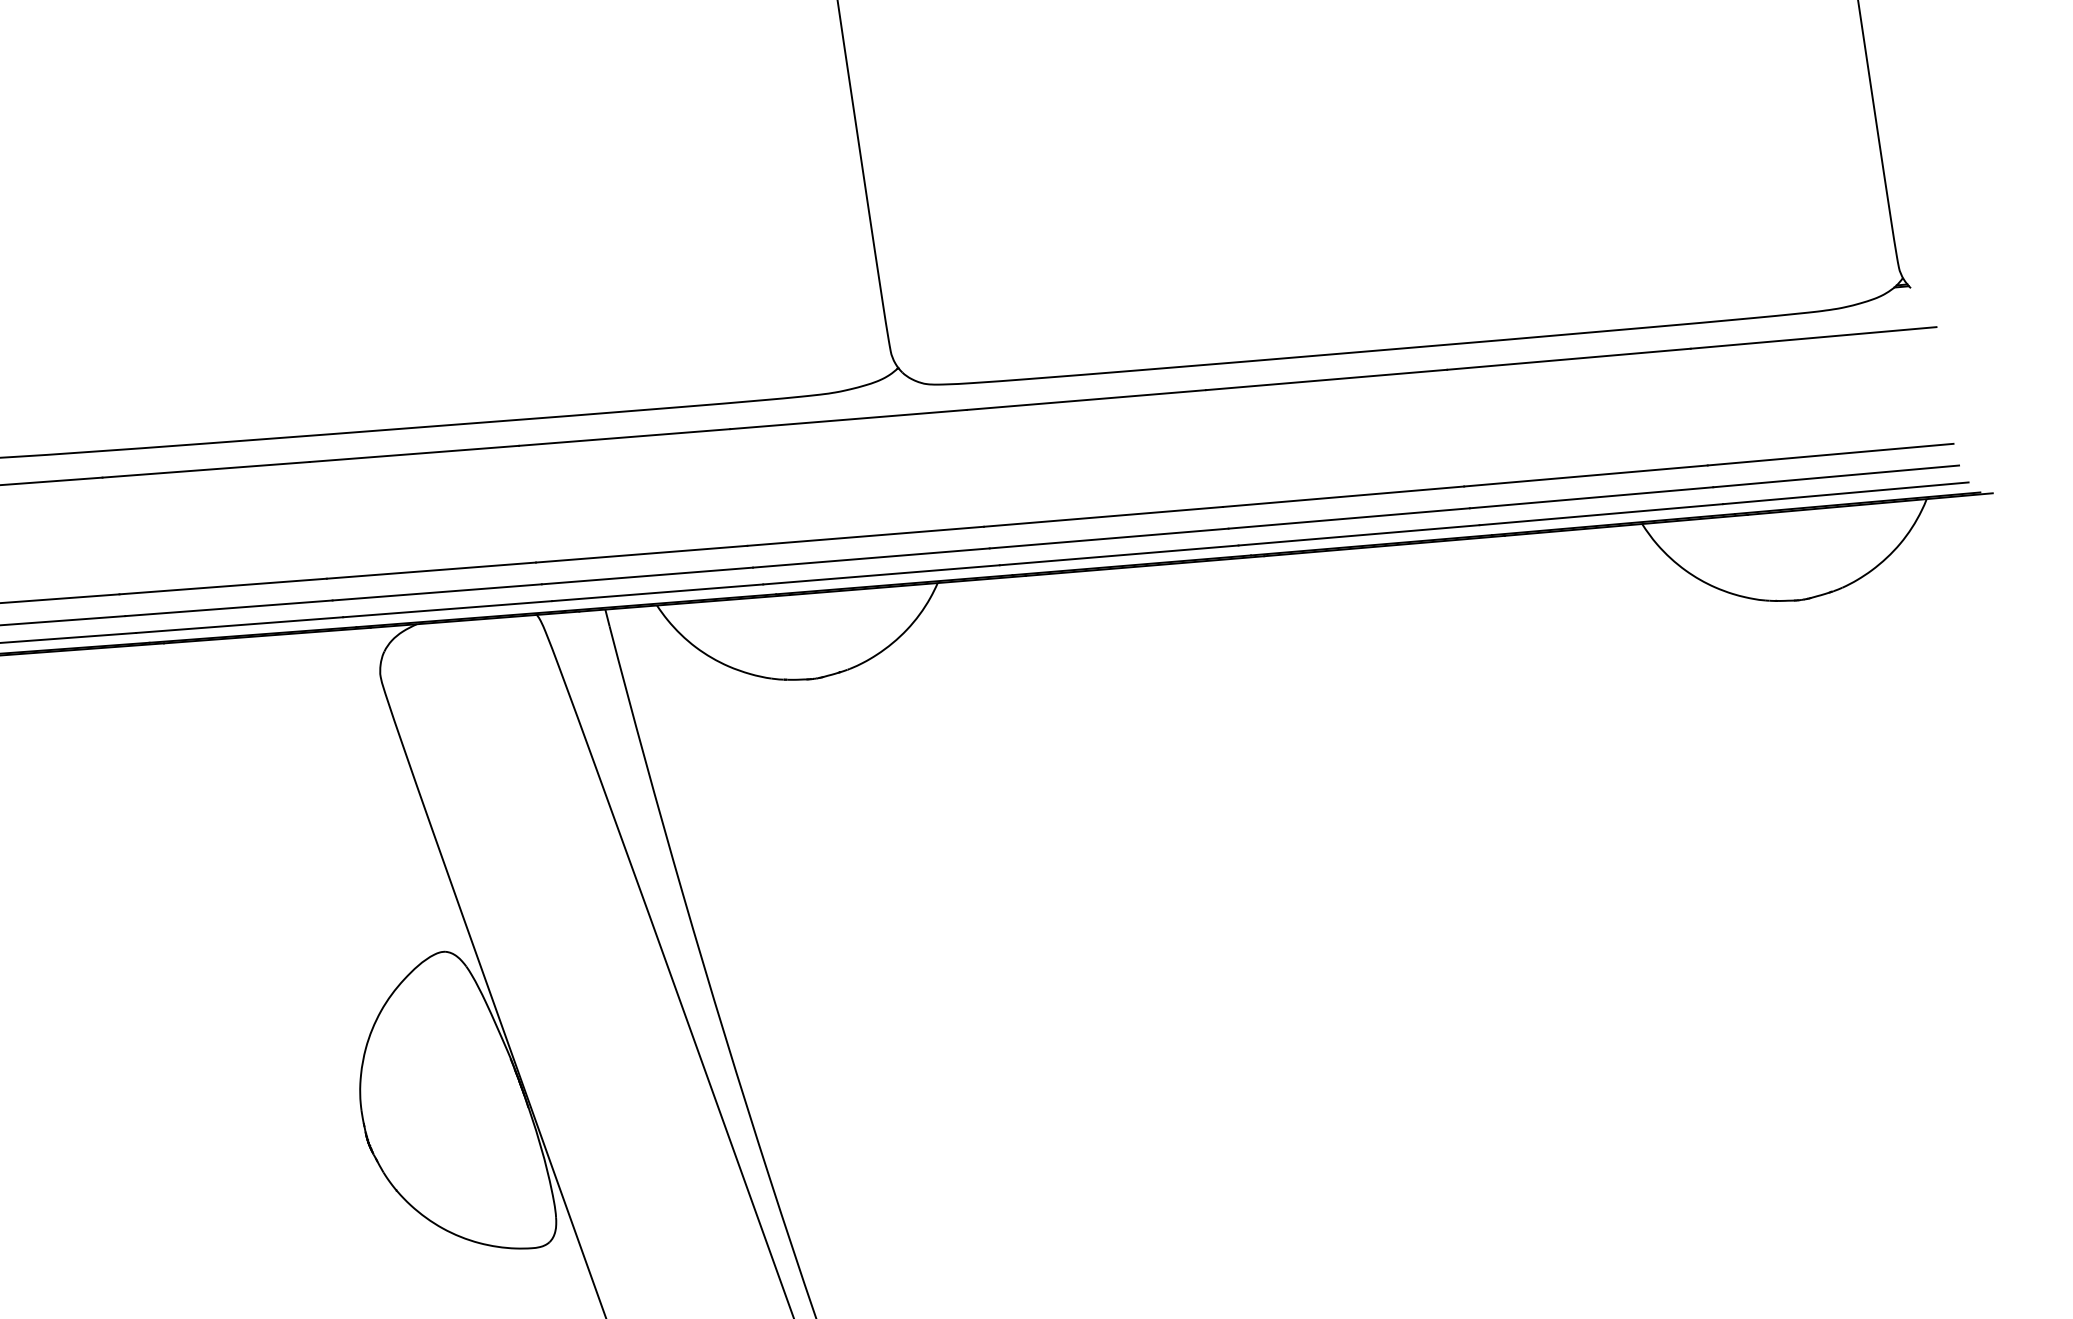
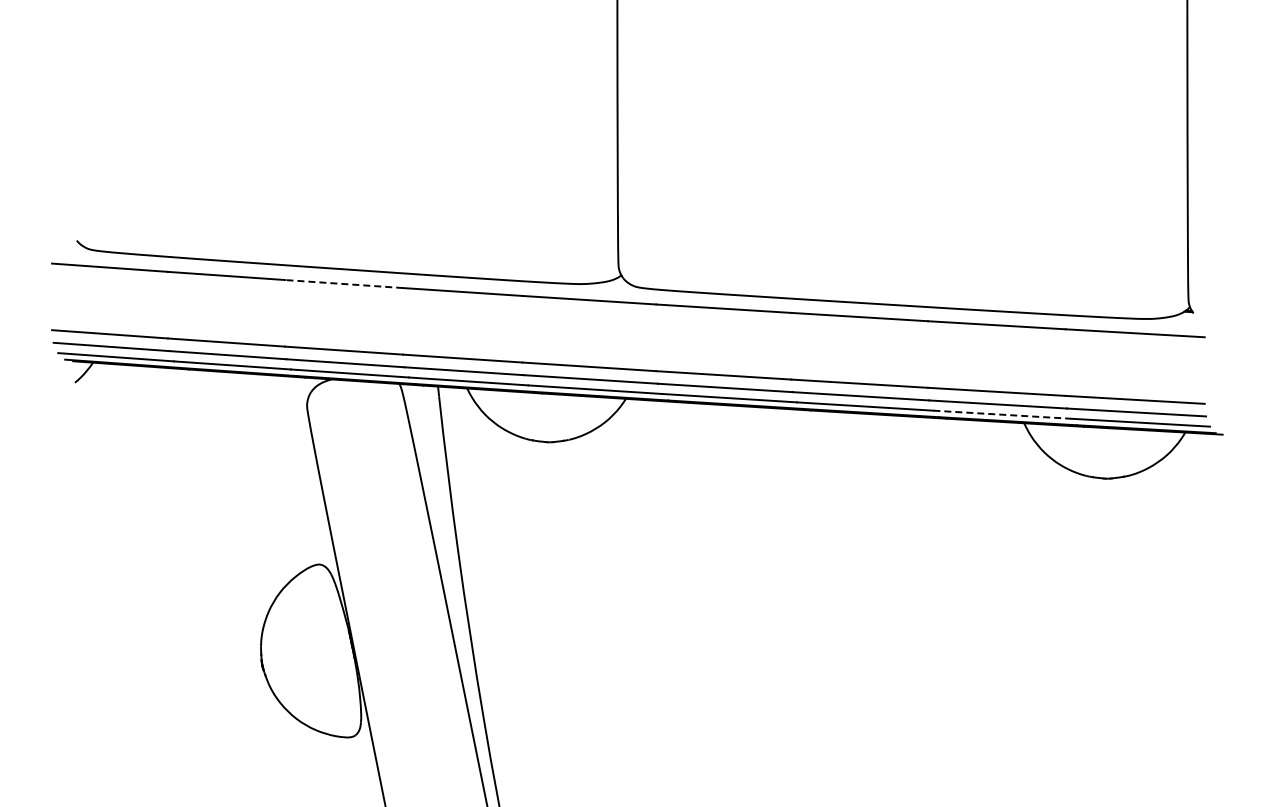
line: (413, 454) -> (343, 284), solid -> dashed
line: (1601, 514) -> (1002, 414), solid -> dashed

